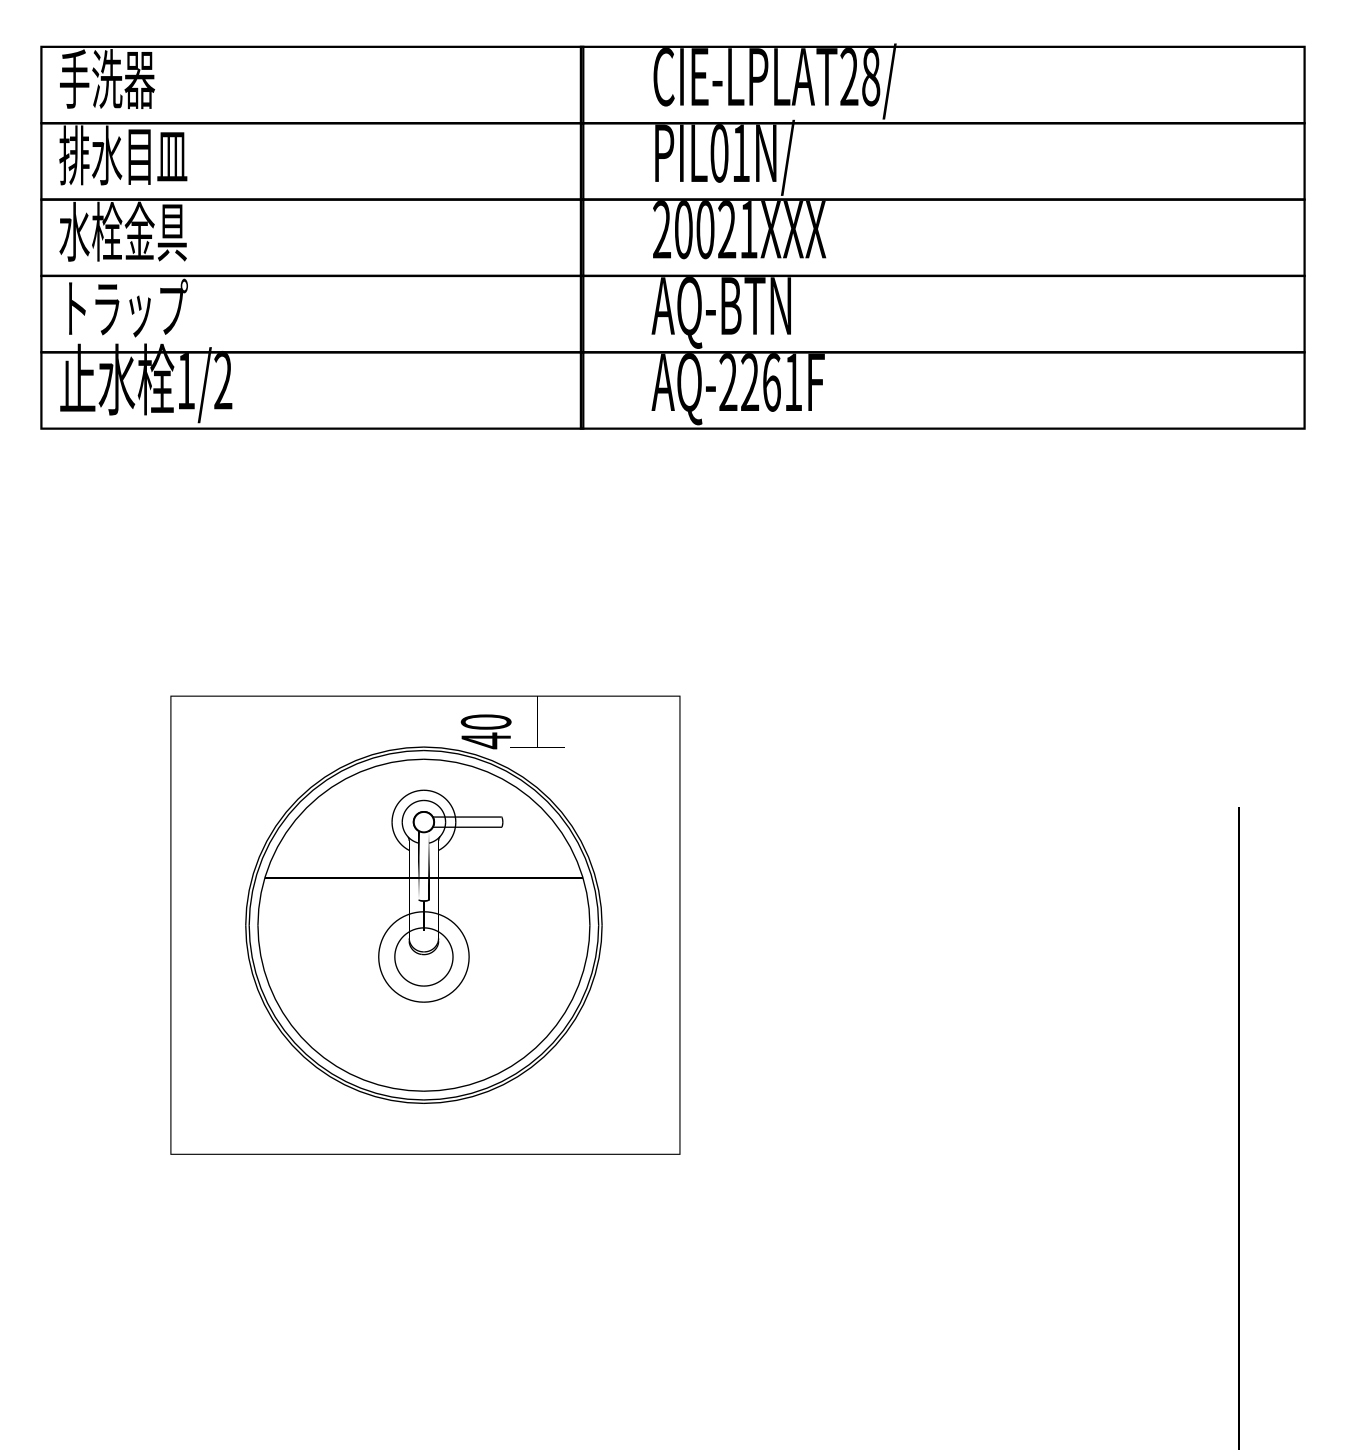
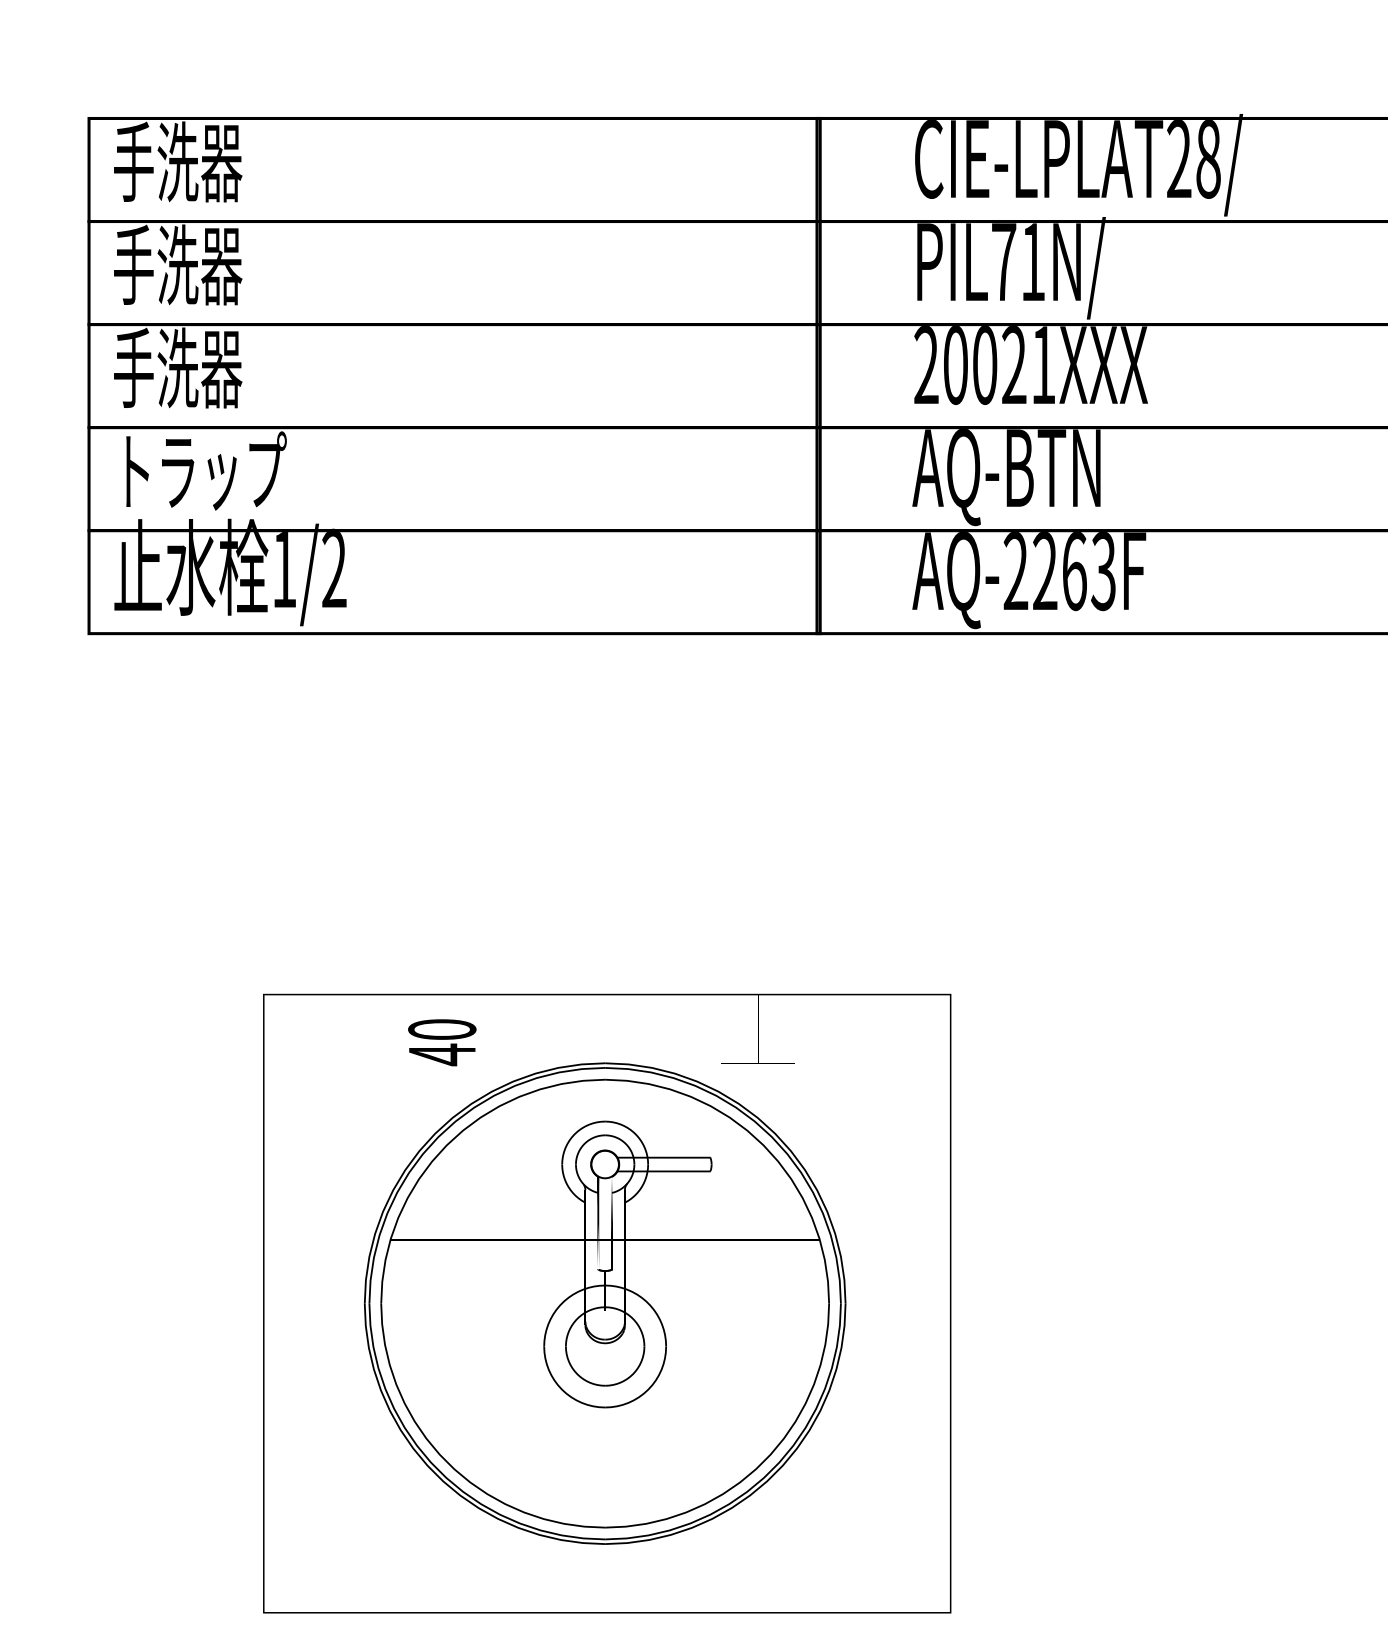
text: (719, 153) -> (1003, 262), PIL01N/ -> PIL71N/
text: (123, 155) -> (199, 265), 排水目皿 -> 手洗器
text: (122, 231) -> (198, 367), 水栓金具 -> 手洗器
text: (793, 382) -> (1103, 571), AQ-2261F -> AQ-2263F
text: (485, 731) -> (441, 1042), moved

